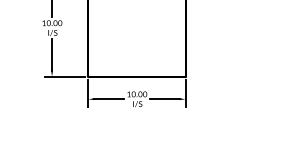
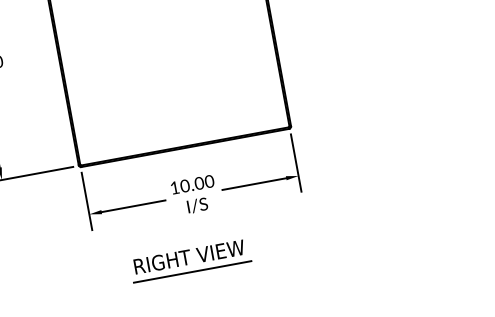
part: (129, 128) -> (189, 261), added

